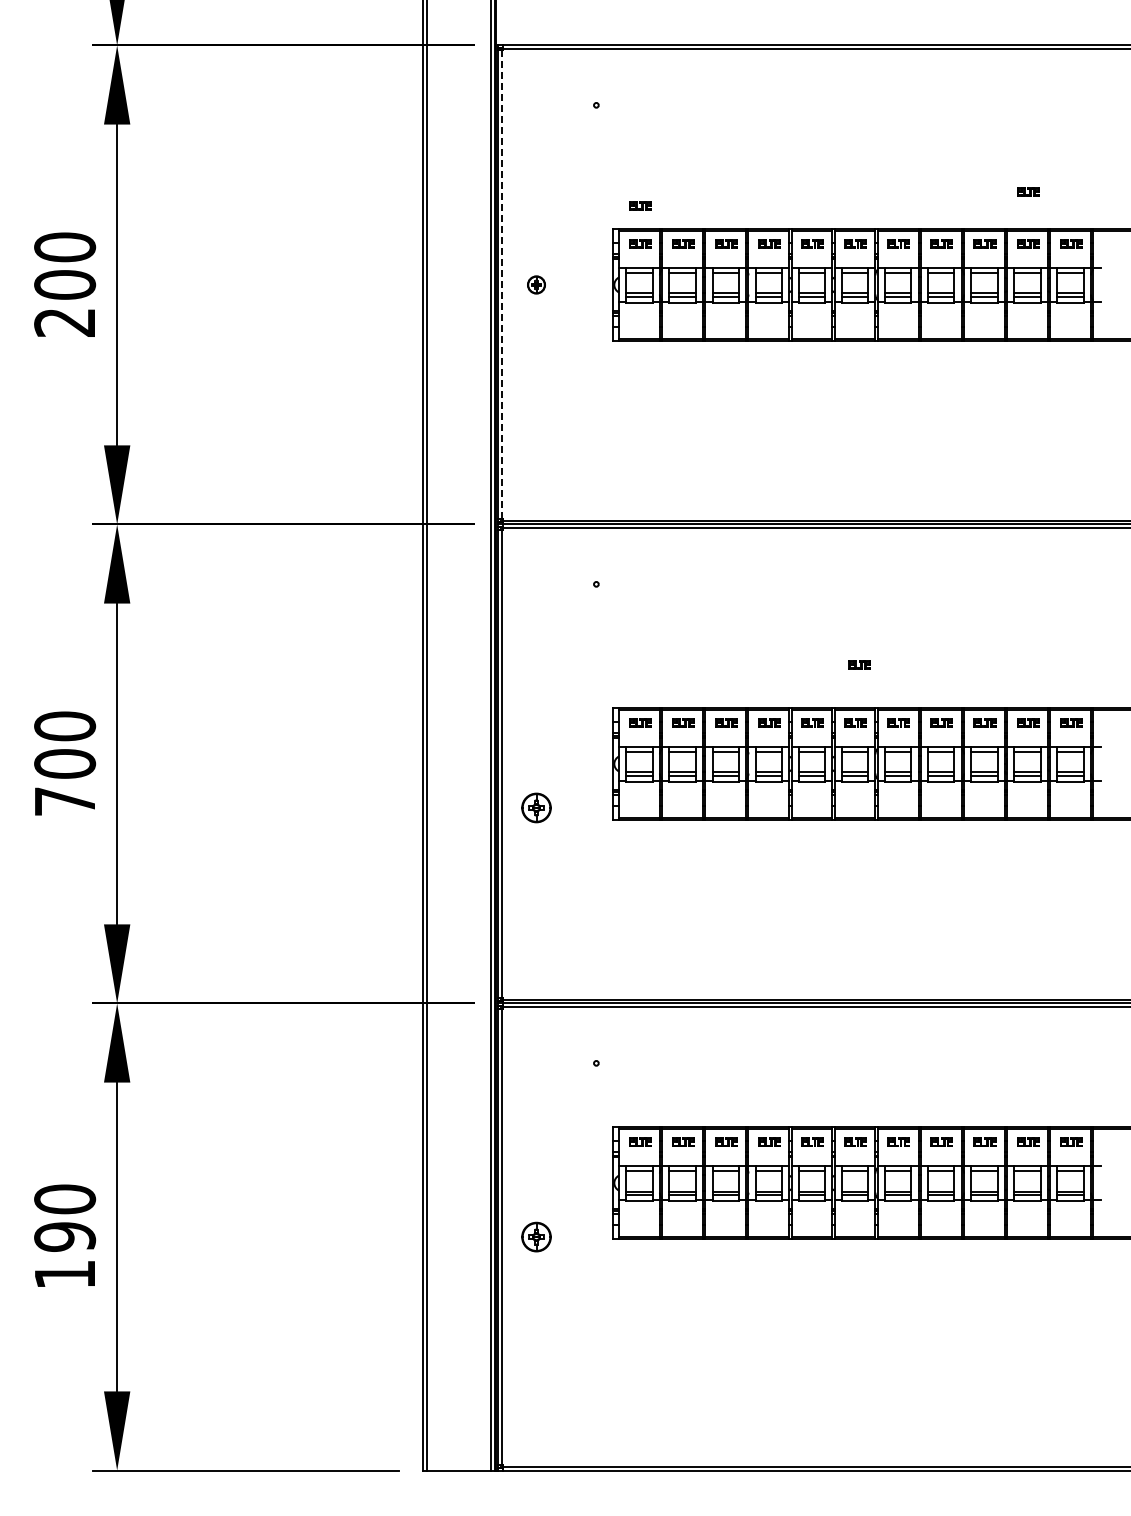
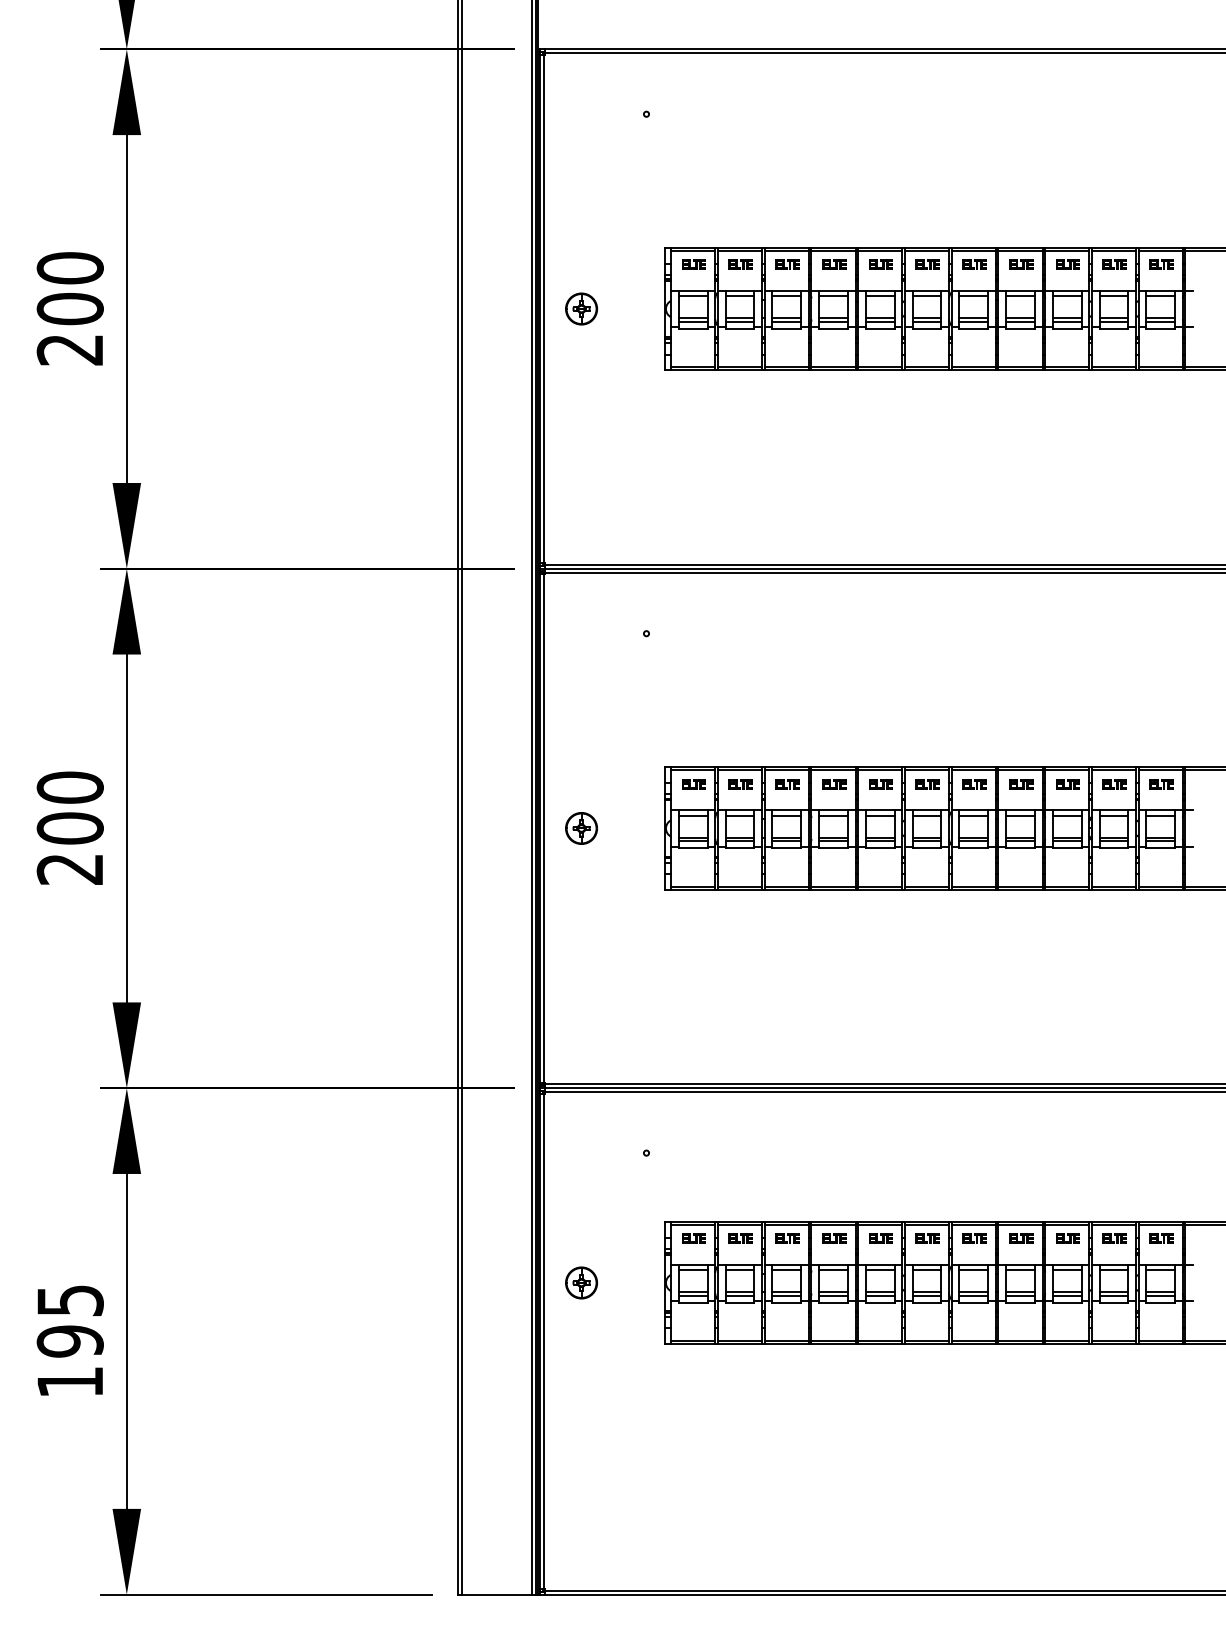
part: (1028, 191) -> (1115, 207), removed
part: (640, 205) -> (694, 222), removed
line: (502, 284) -> (544, 308), dashed -> solid
part: (536, 284) -> (581, 308), size x1.67
part: (859, 664) -> (931, 720), removed
text: (64, 801) -> (69, 869), 700 -> 200
part: (536, 807) -> (581, 827), moved
text: (65, 1199) -> (70, 1300), 190 -> 195
part: (536, 1236) -> (581, 1282), moved

